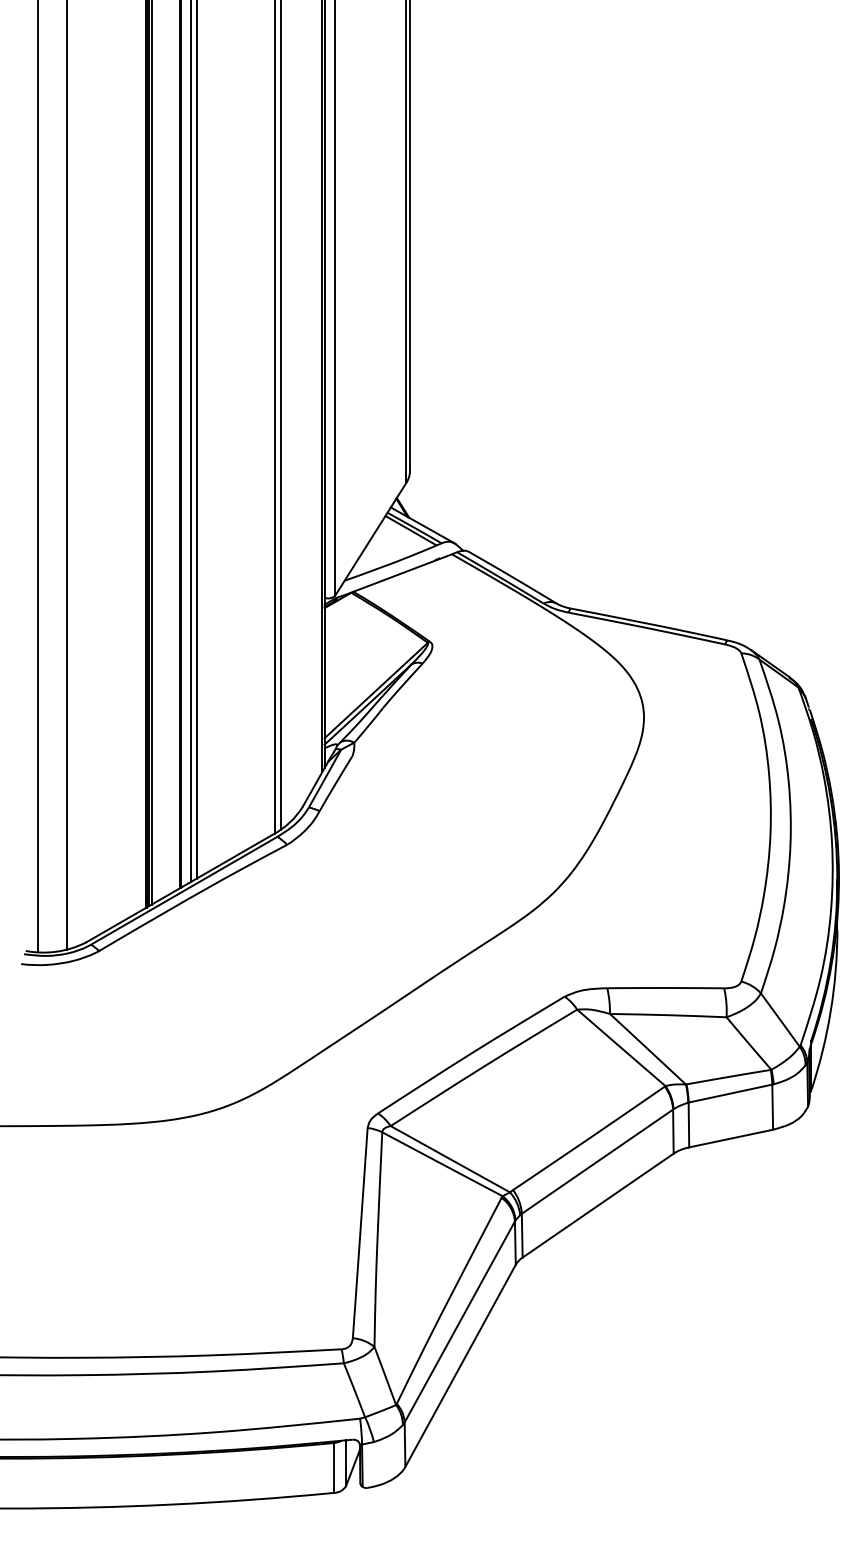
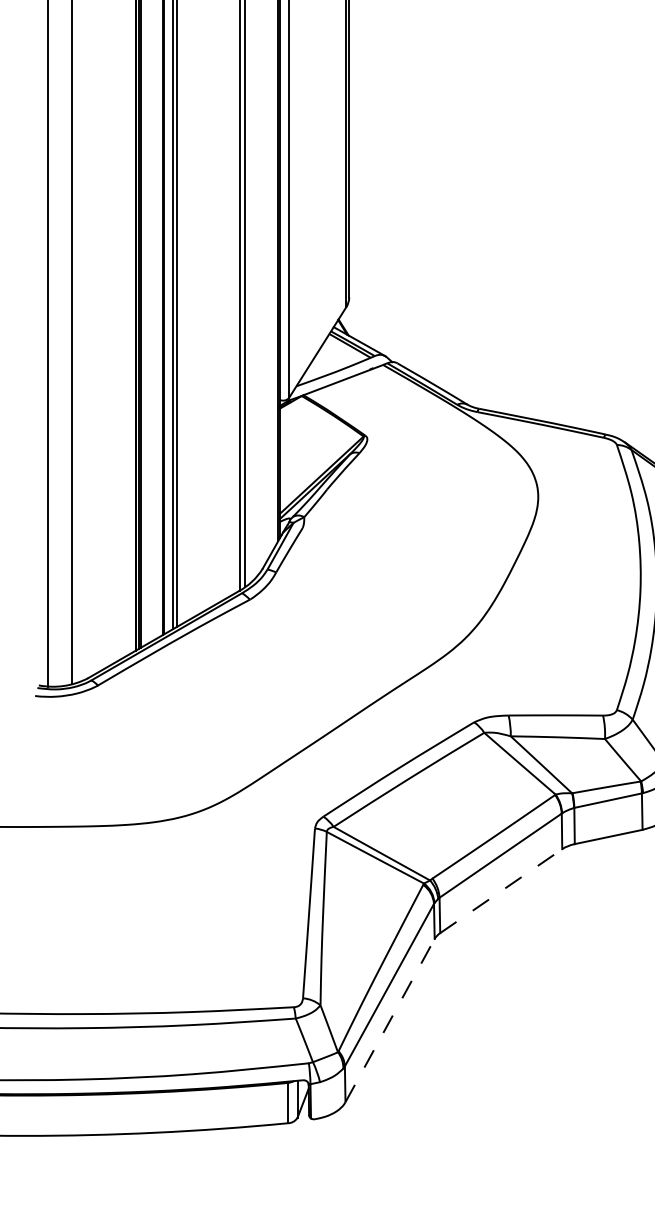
line: (598, 1205) -> (501, 891), solid -> dashed
line: (460, 1365) -> (390, 1020), solid -> dashed

